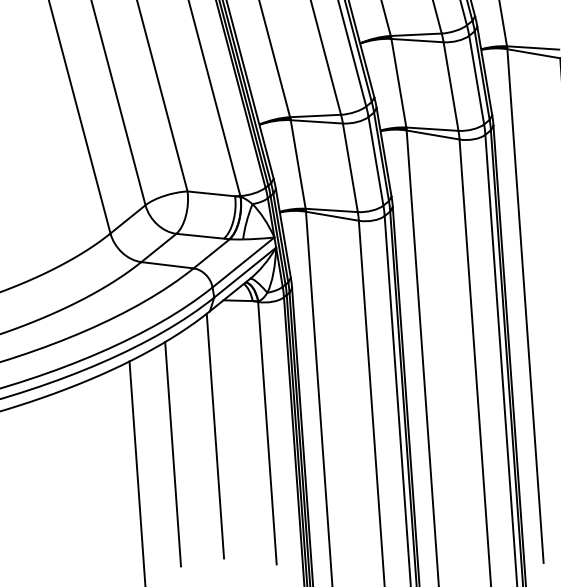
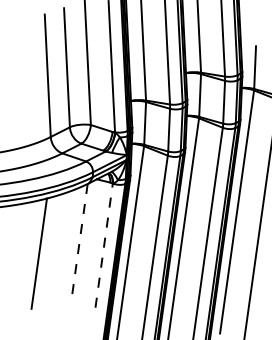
line: (268, 432) -> (104, 245), solid -> dashed
line: (215, 437) -> (79, 242), solid -> dashed
line: (171, 453) -> (57, 245), removed

